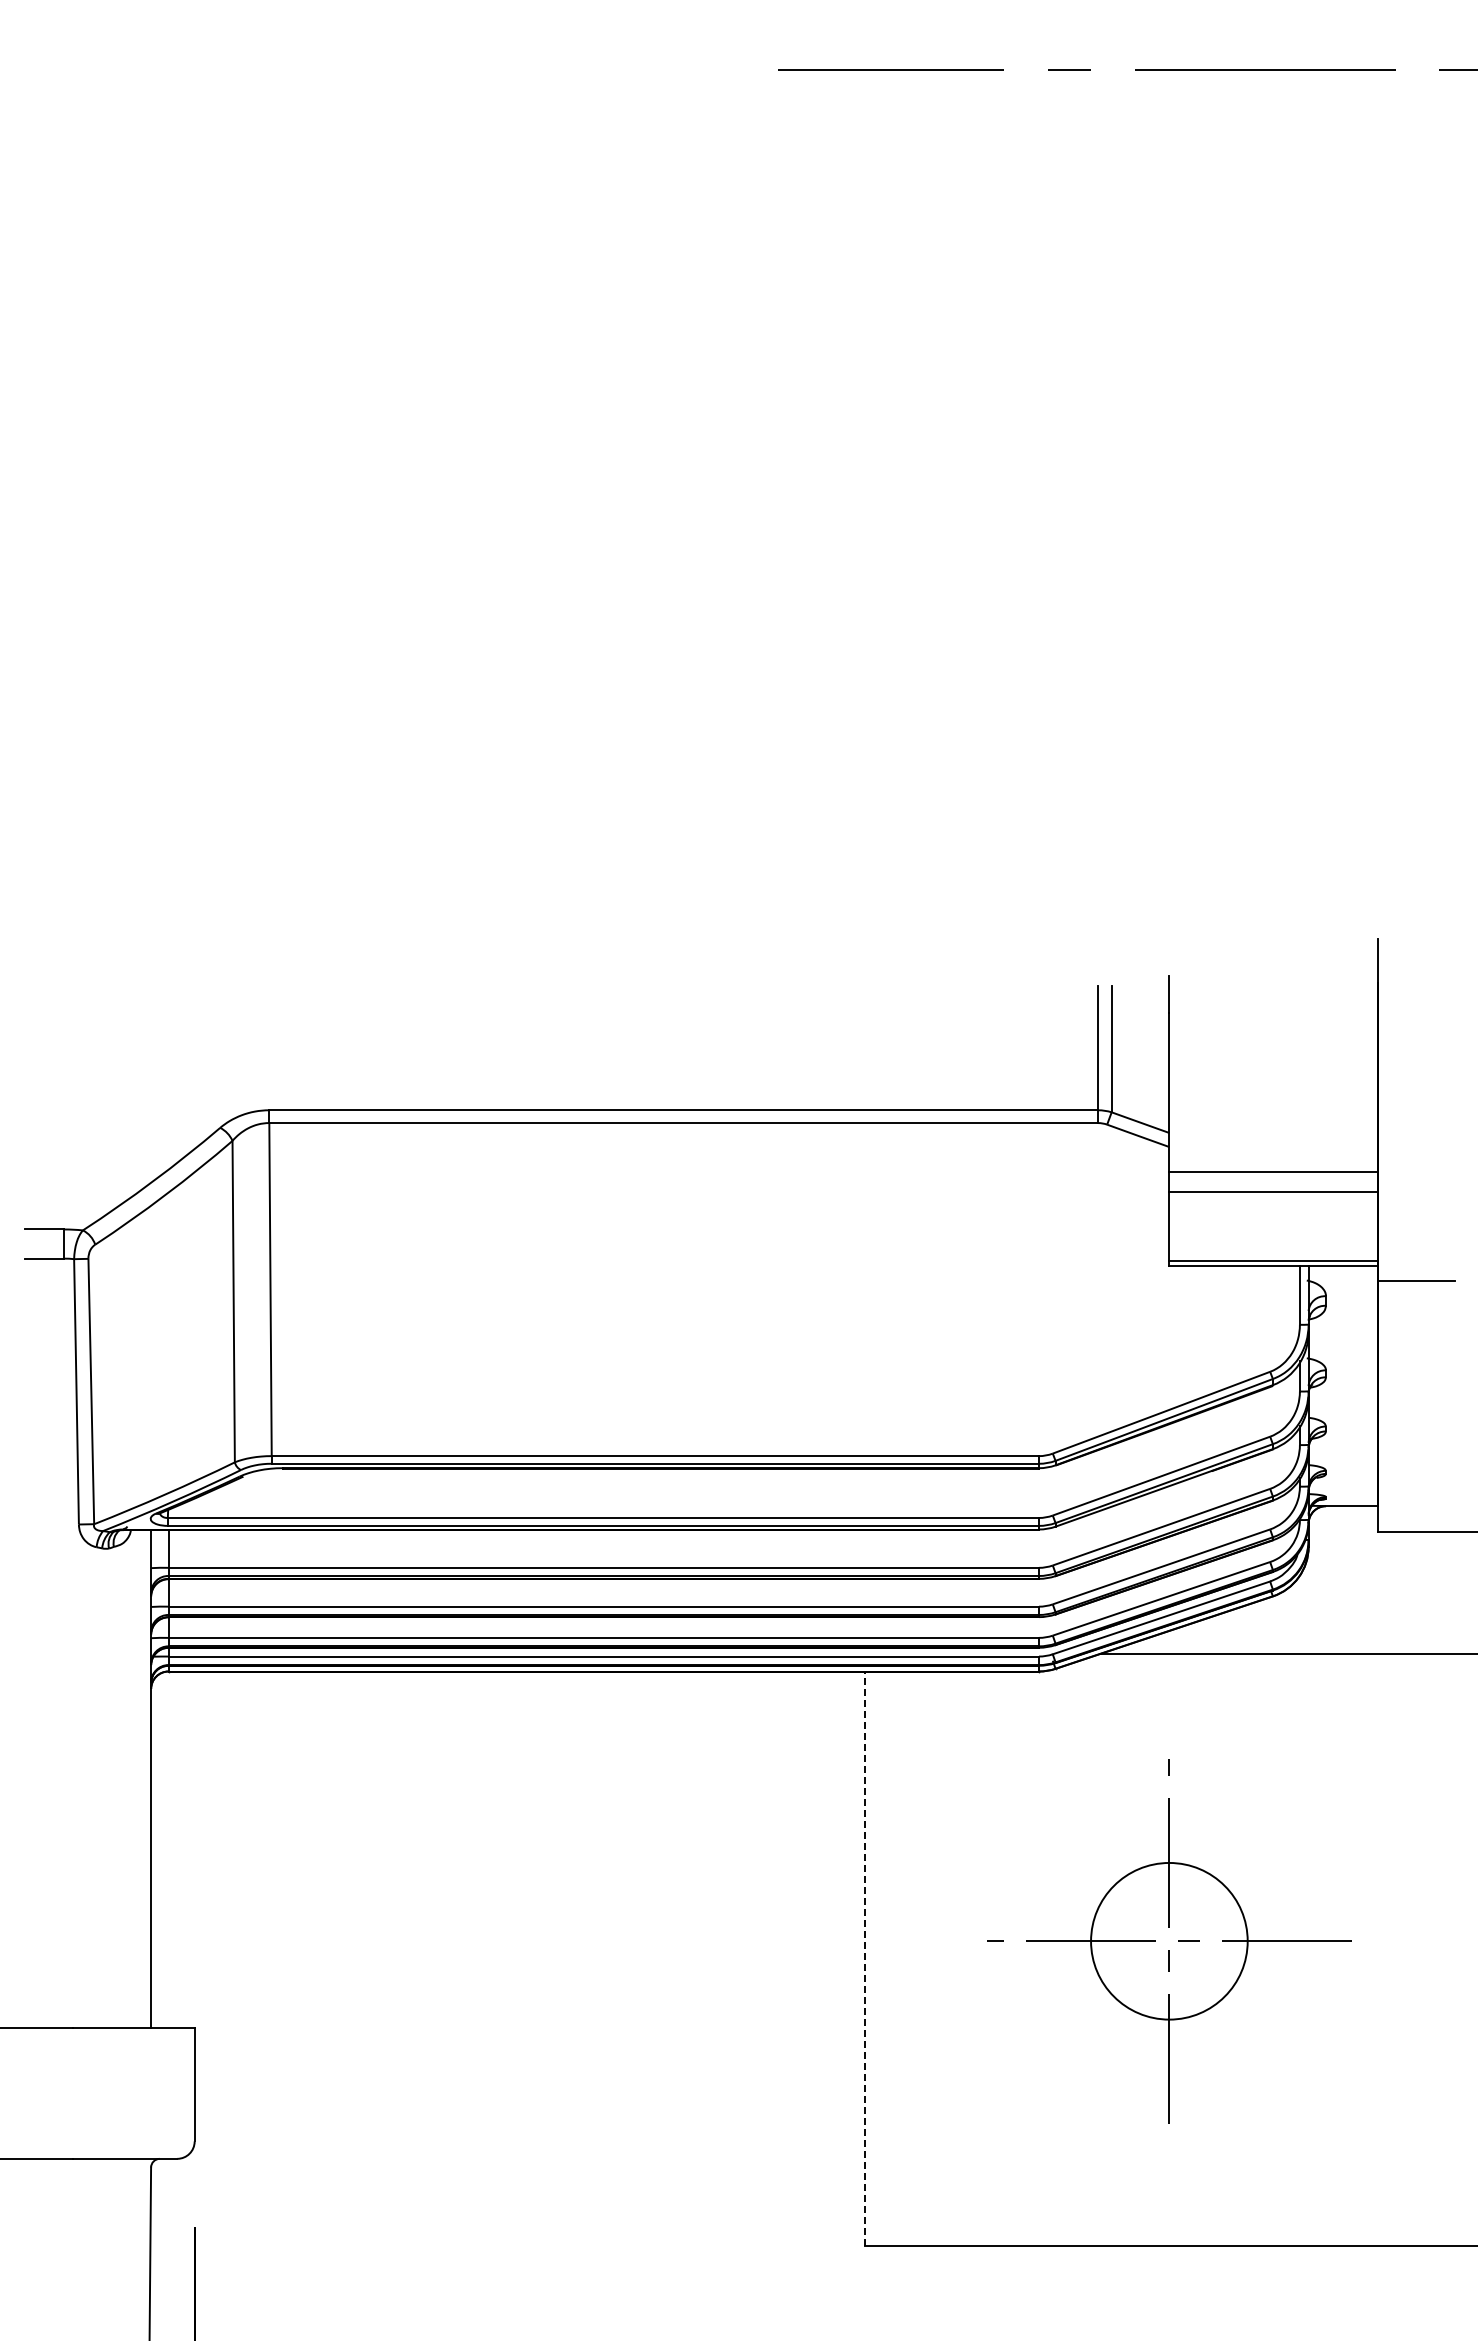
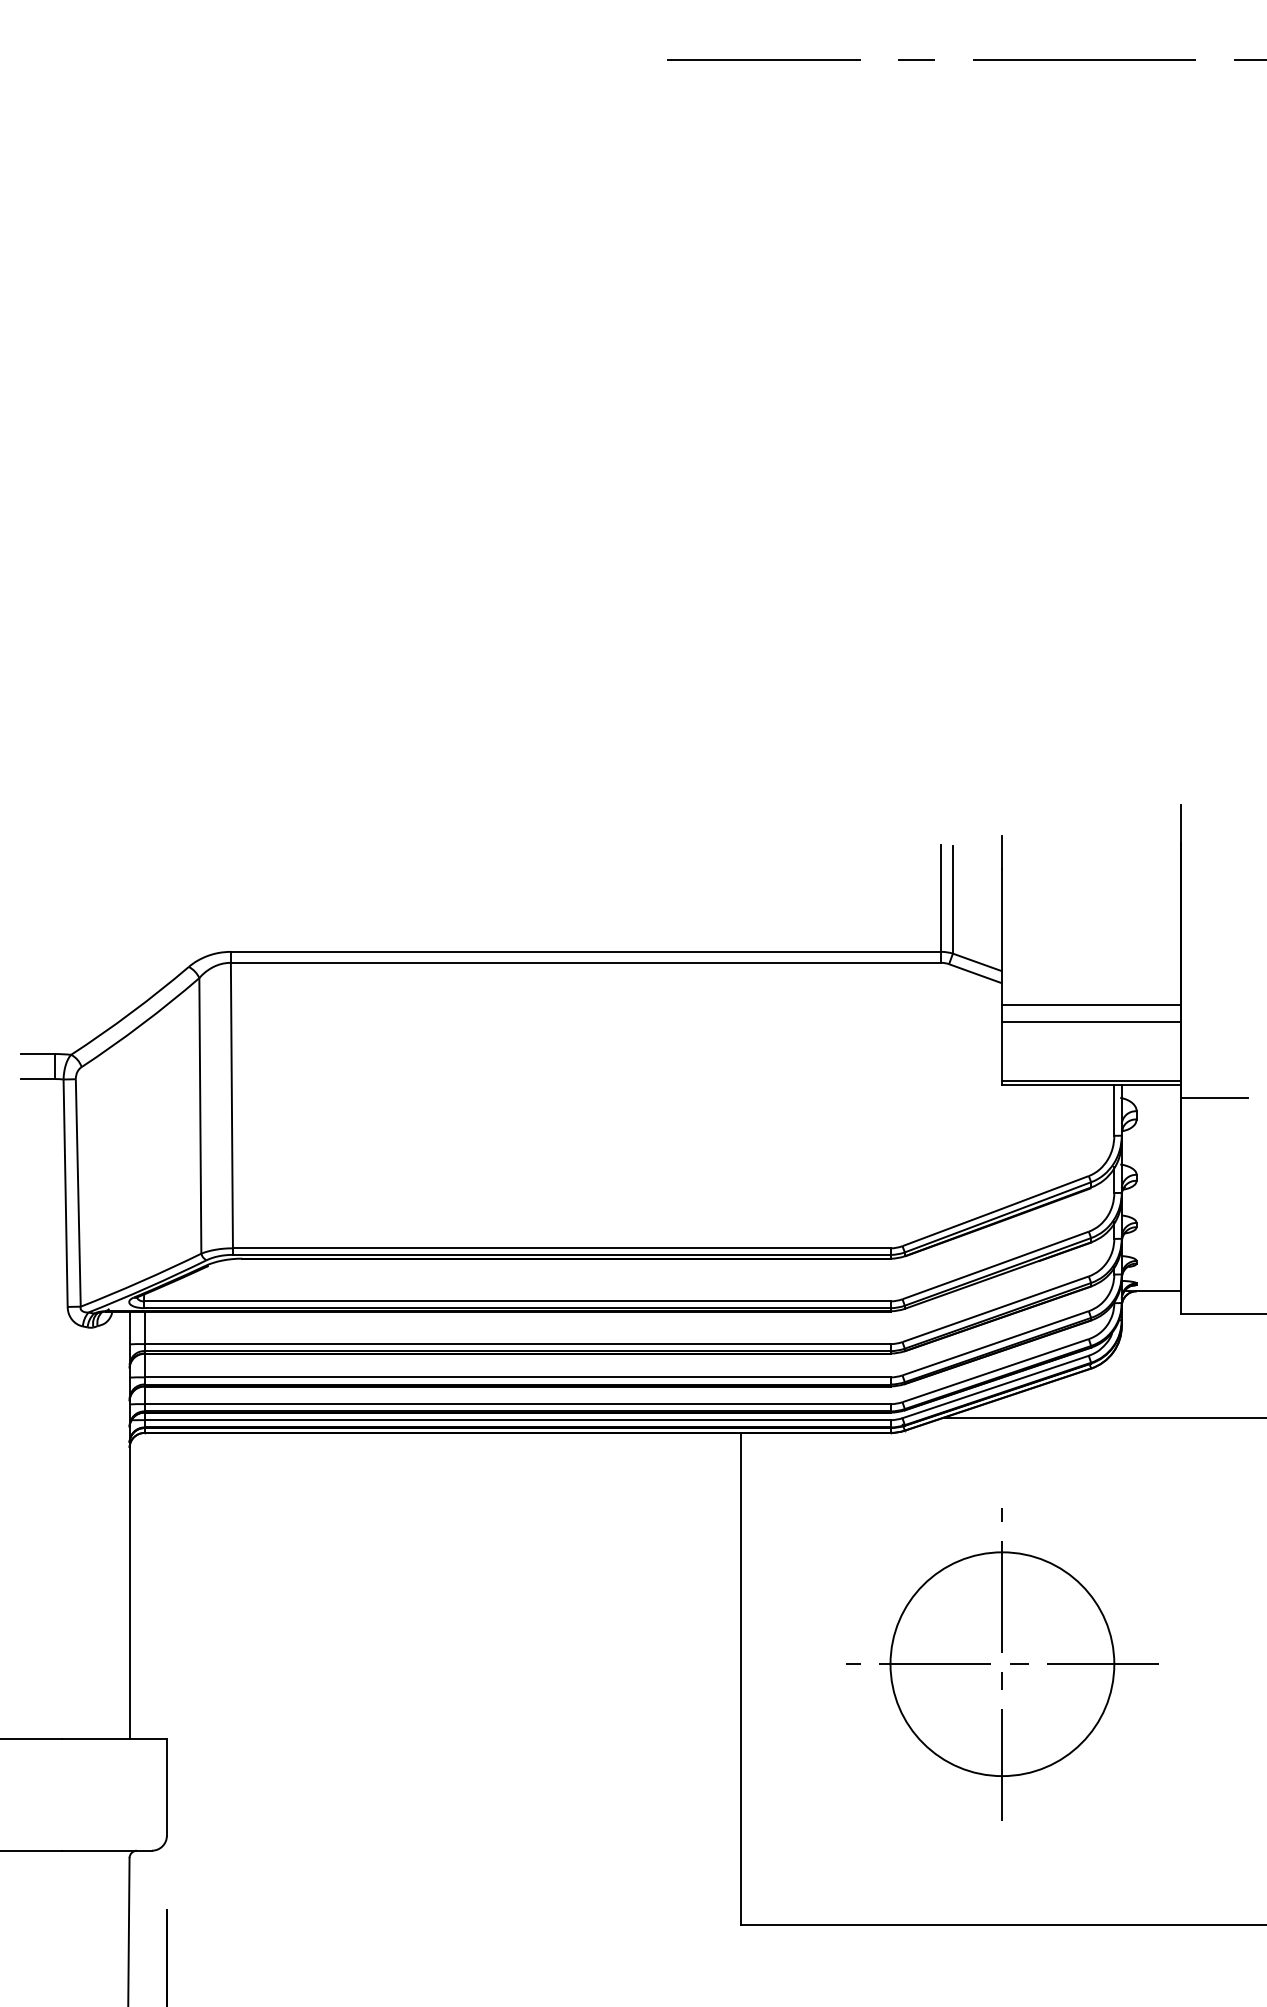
circle: (1168, 1940) -> (1001, 1663), size x1.67
line: (864, 1958) -> (741, 1678), dashed -> solid

